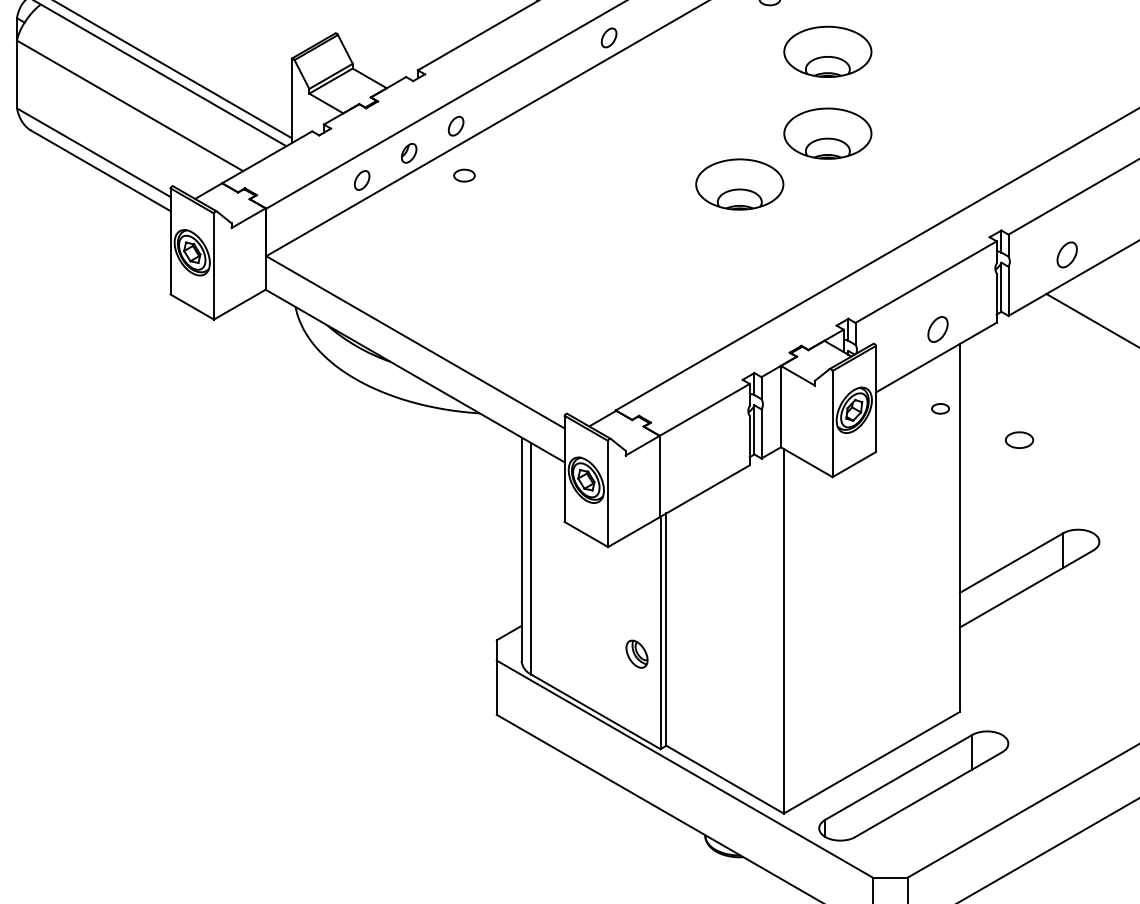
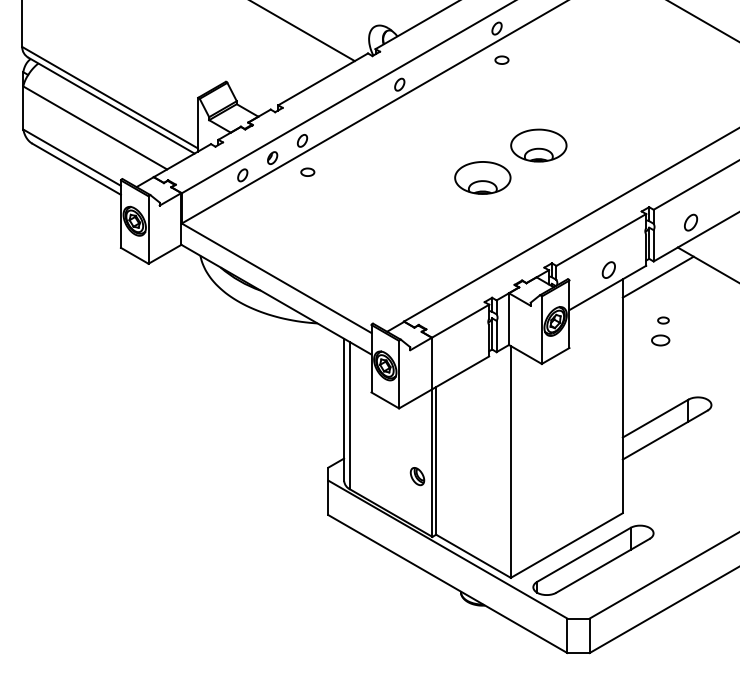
part: (827, 51) -> (538, 93), removed
line: (1014, 339) -> (657, 276), added
part: (940, 408) -> (663, 320), moved

